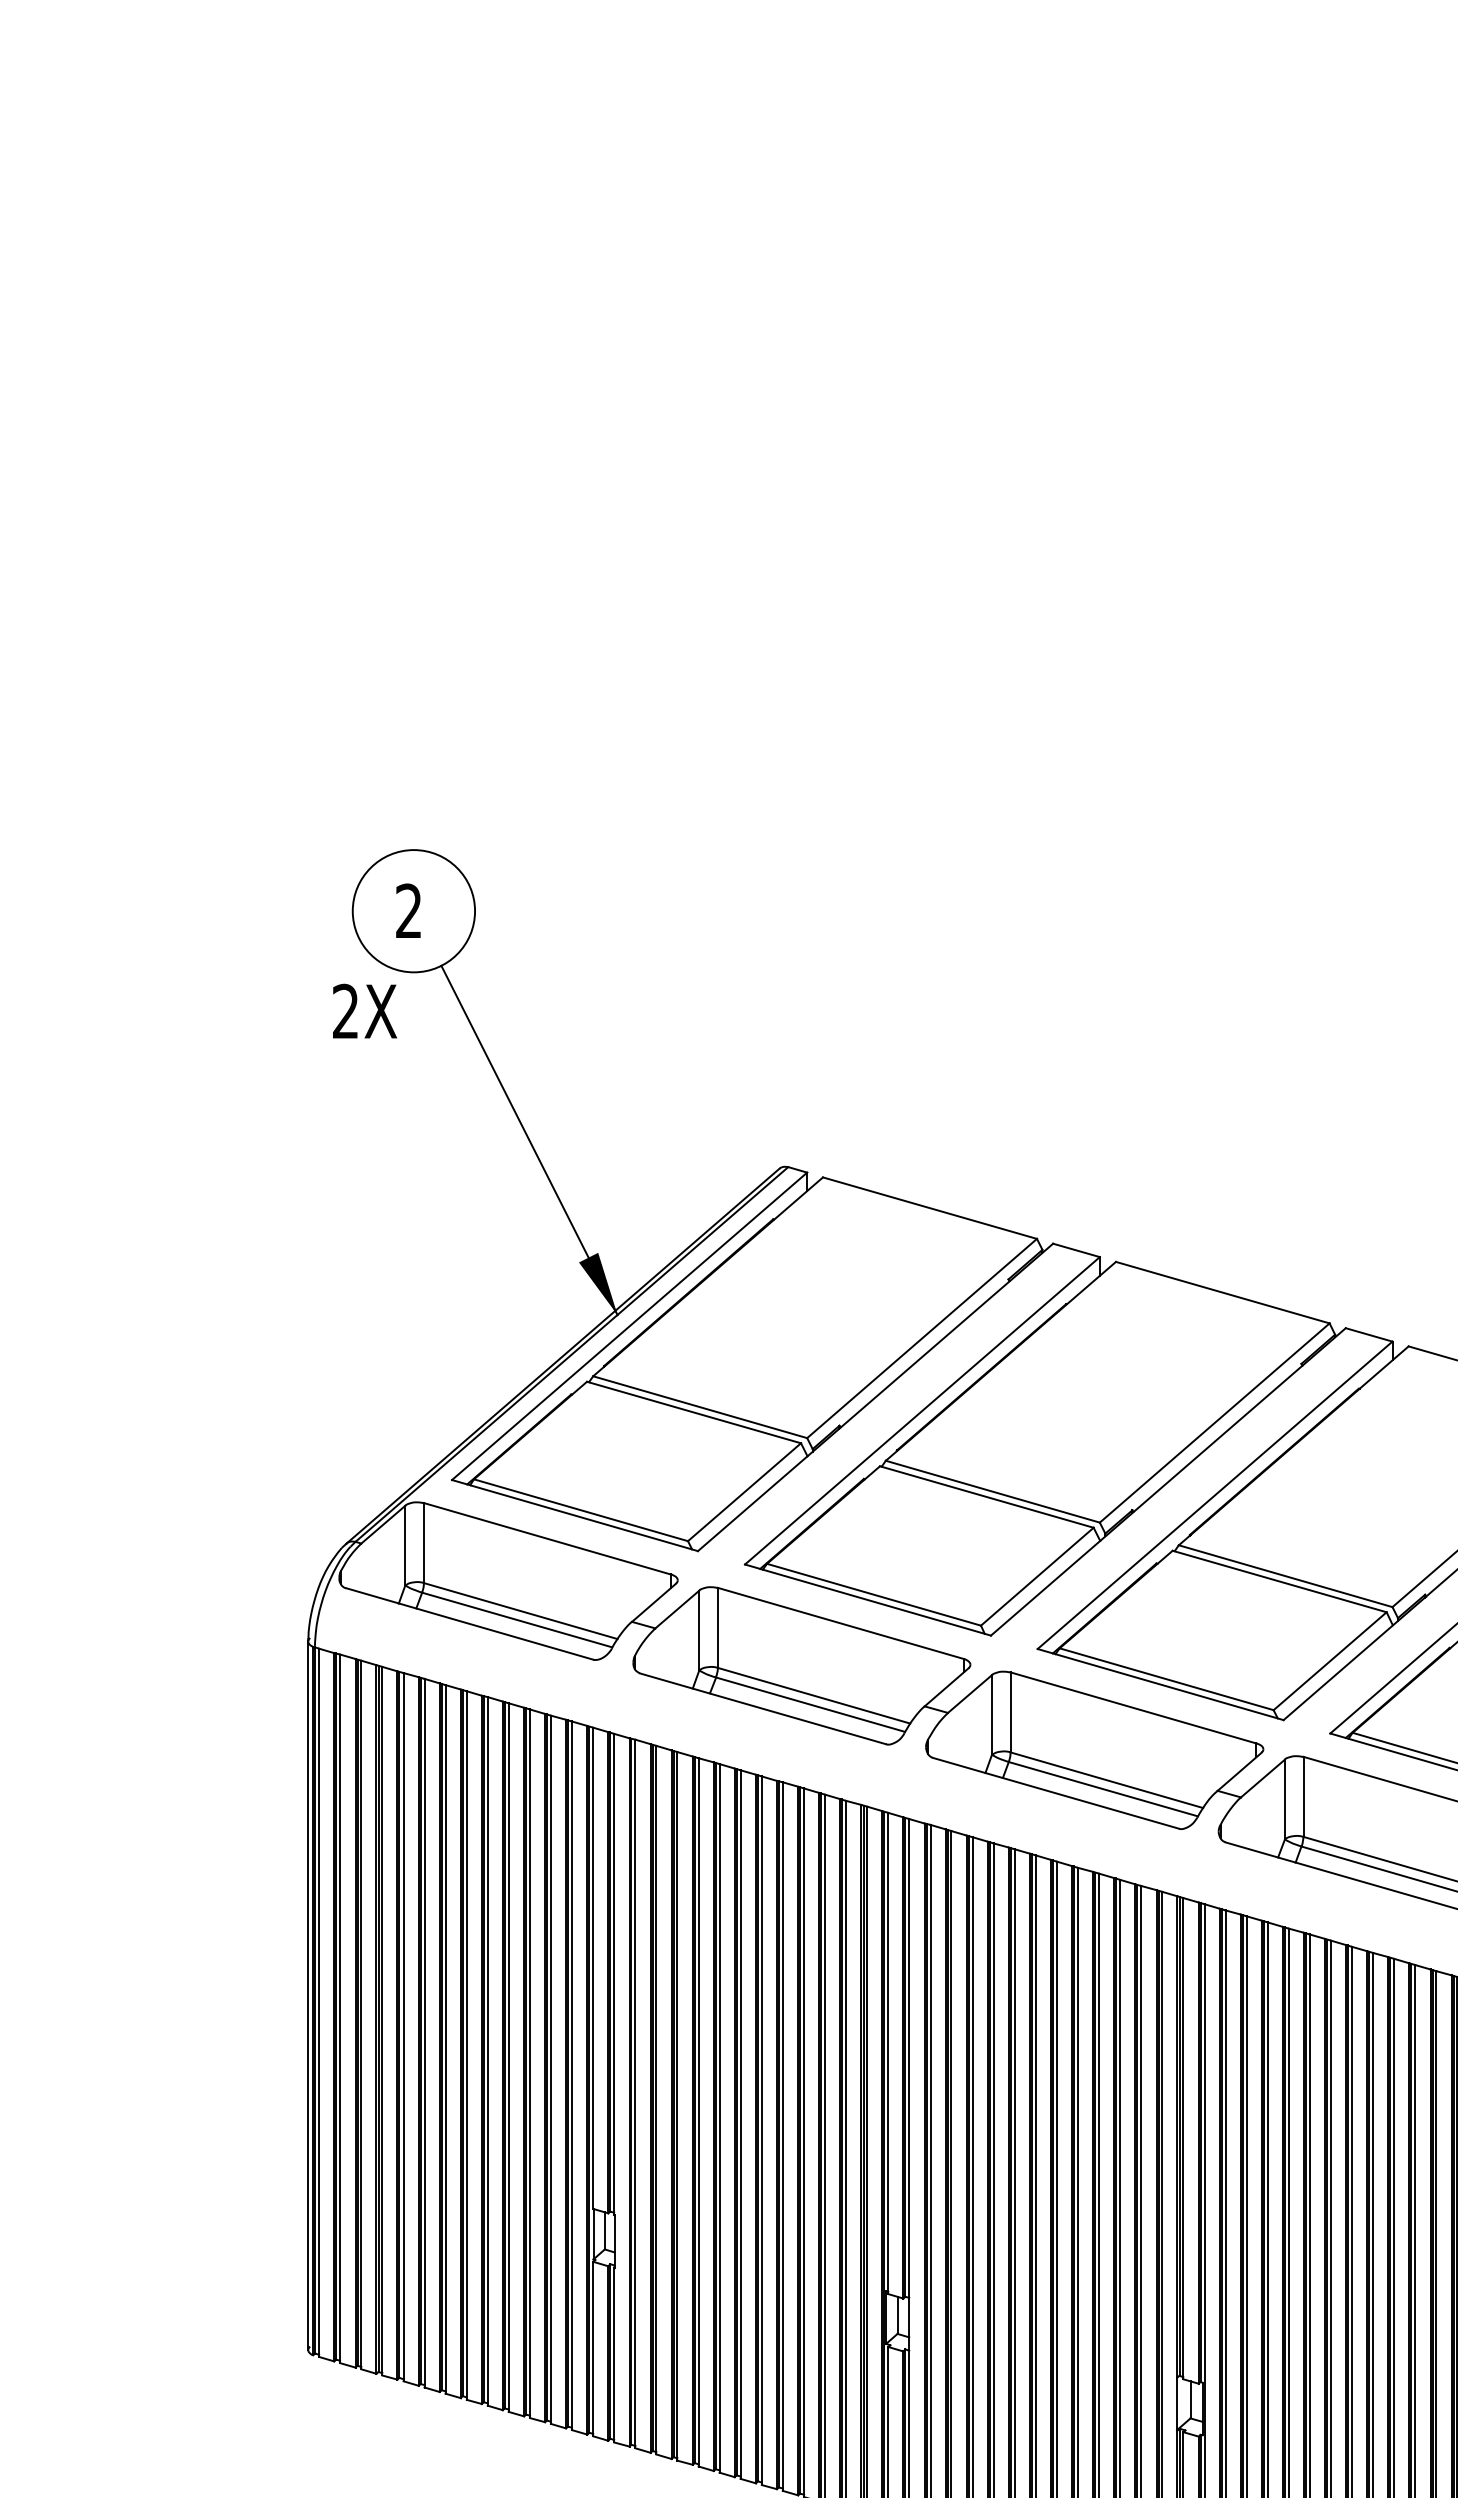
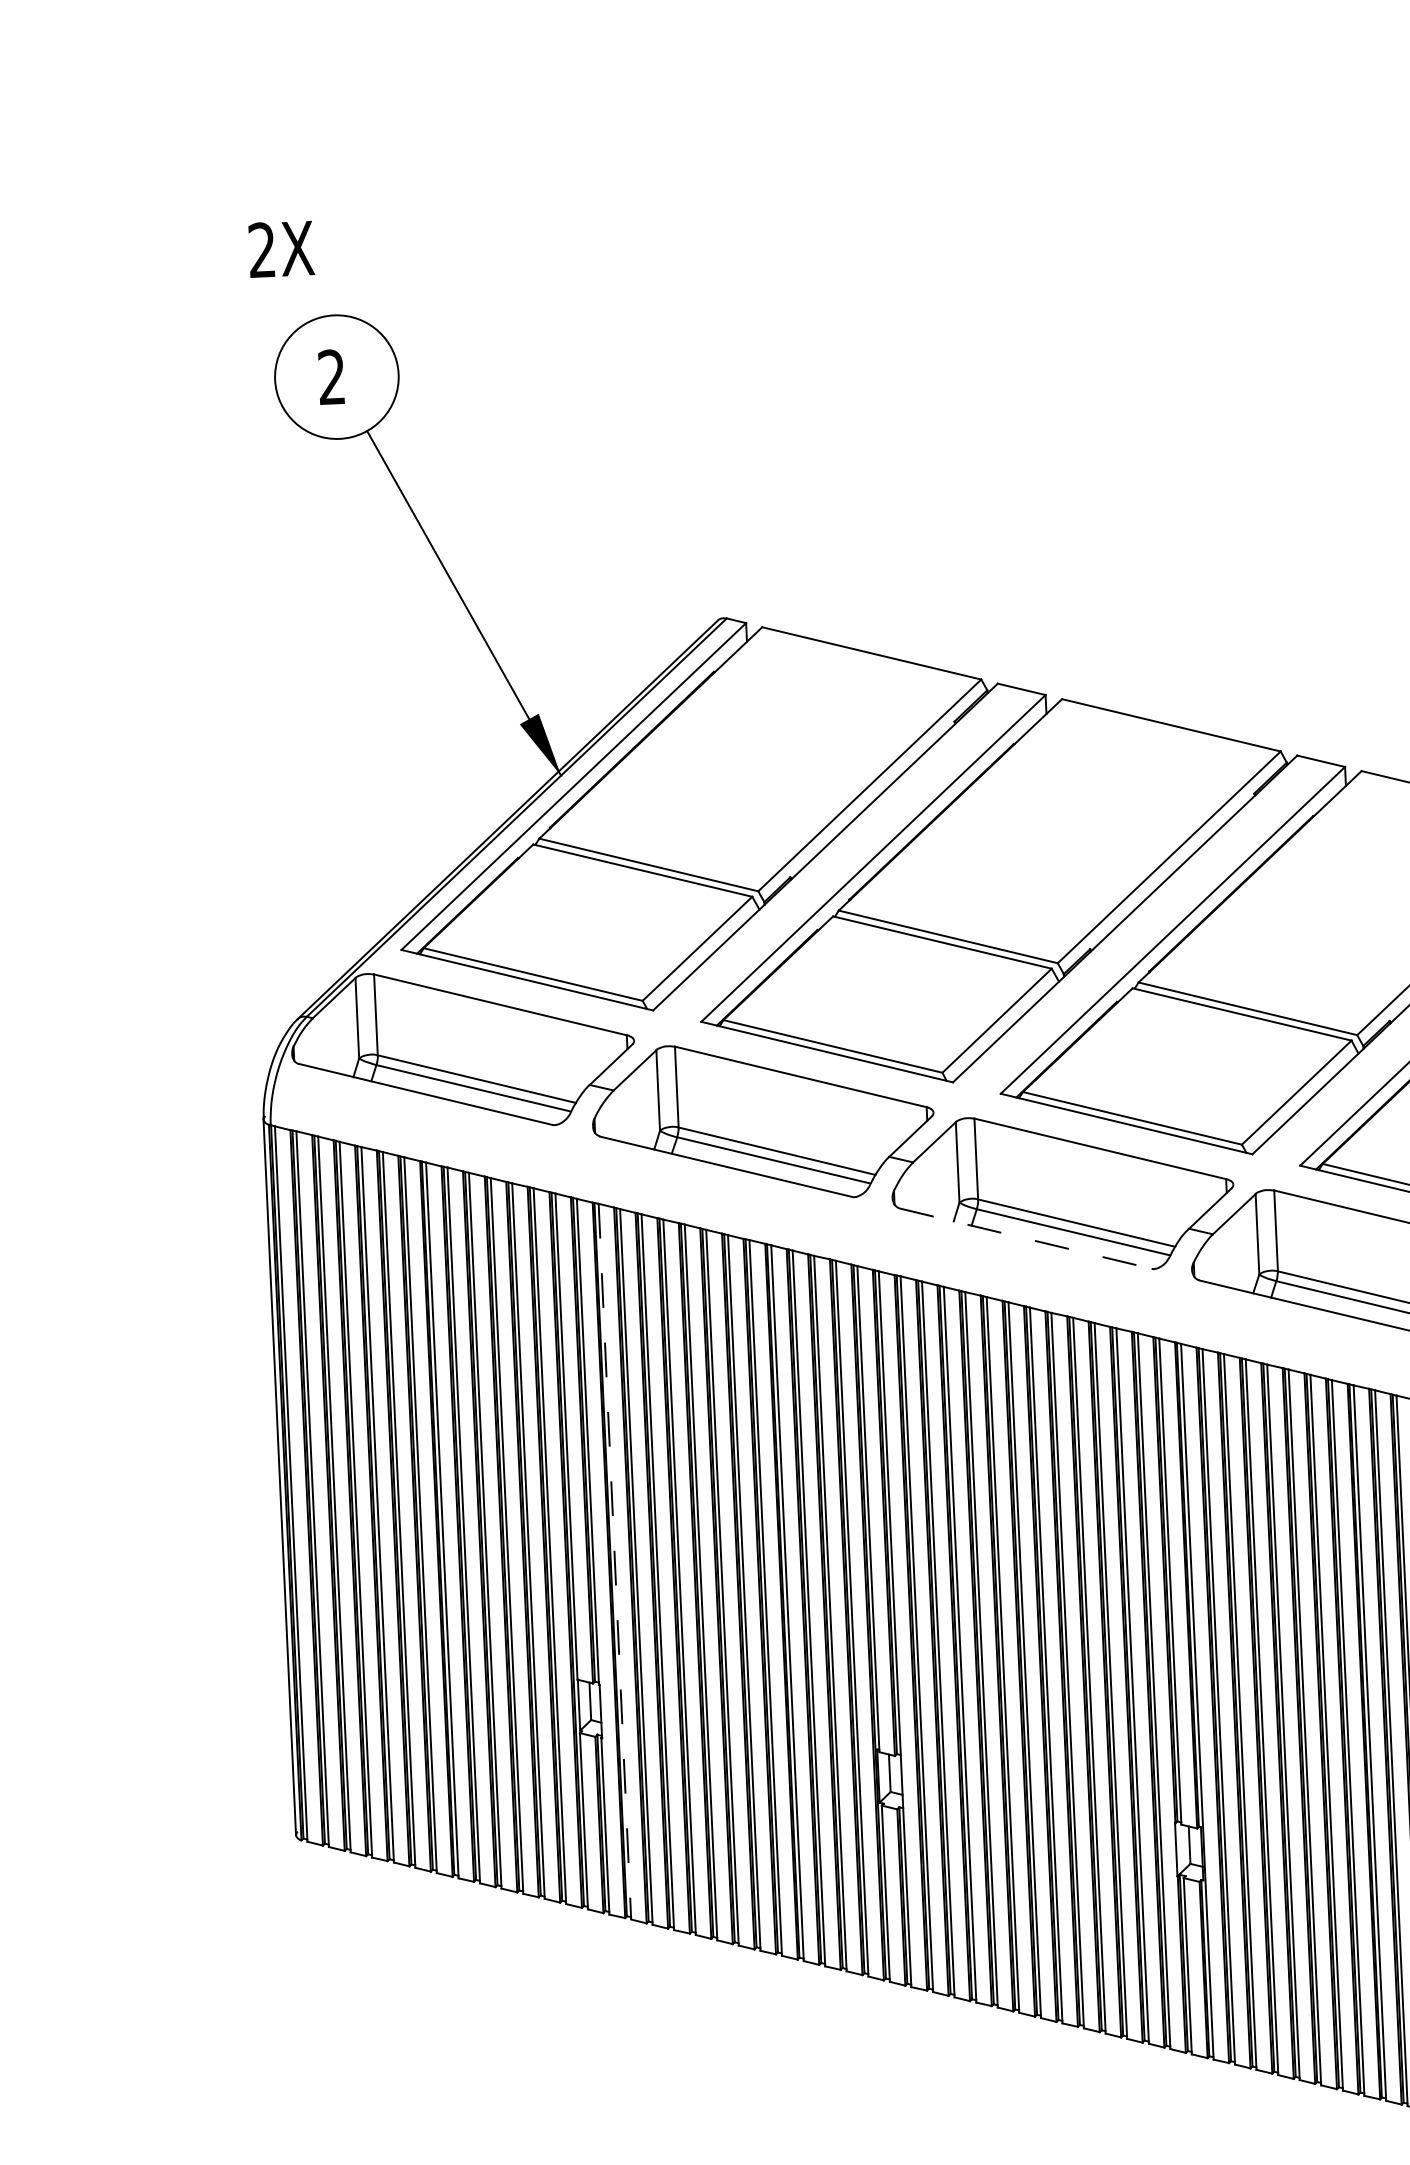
text: (365, 1010) -> (282, 248), moved
line: (1055, 1793) -> (1025, 1238), solid -> dashed
line: (635, 2094) -> (614, 1562), solid -> dashed

